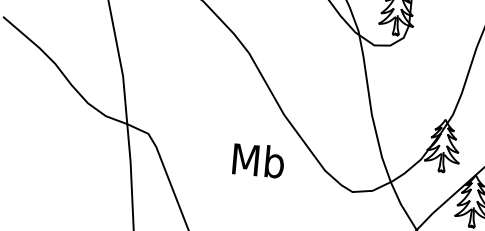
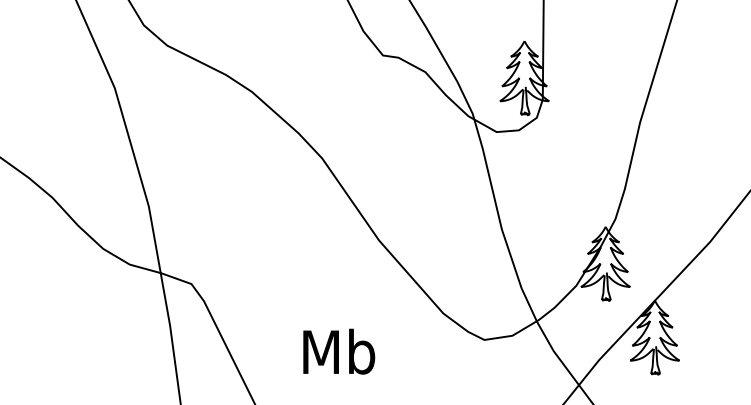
text: (258, 160) -> (339, 351), moved

